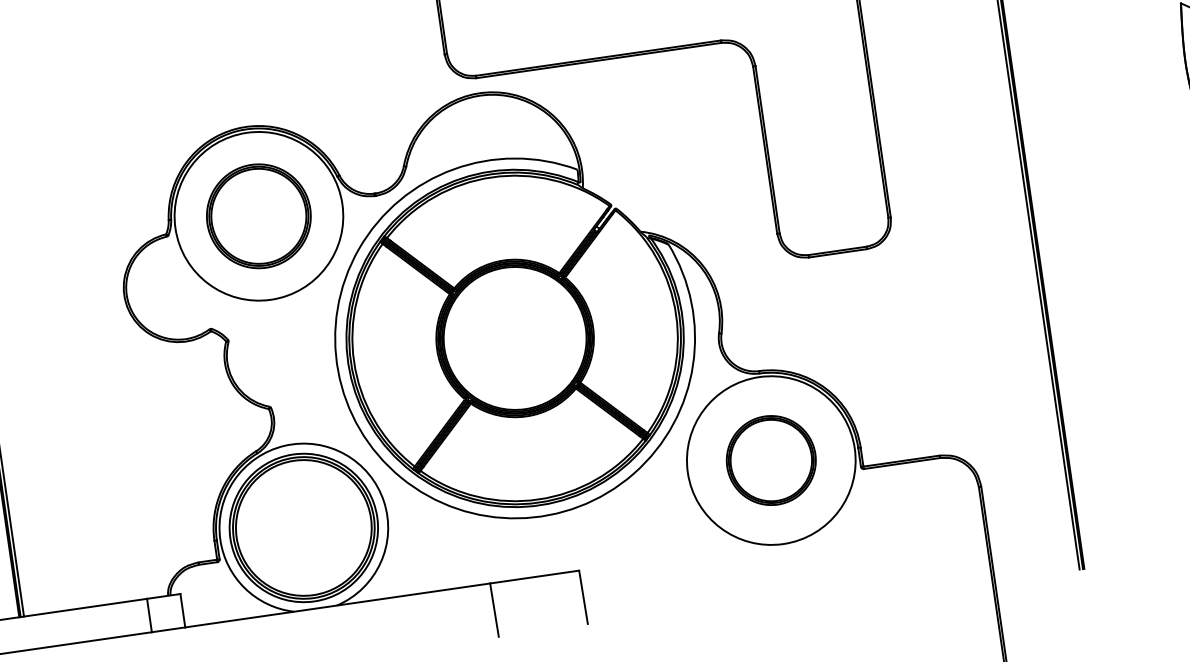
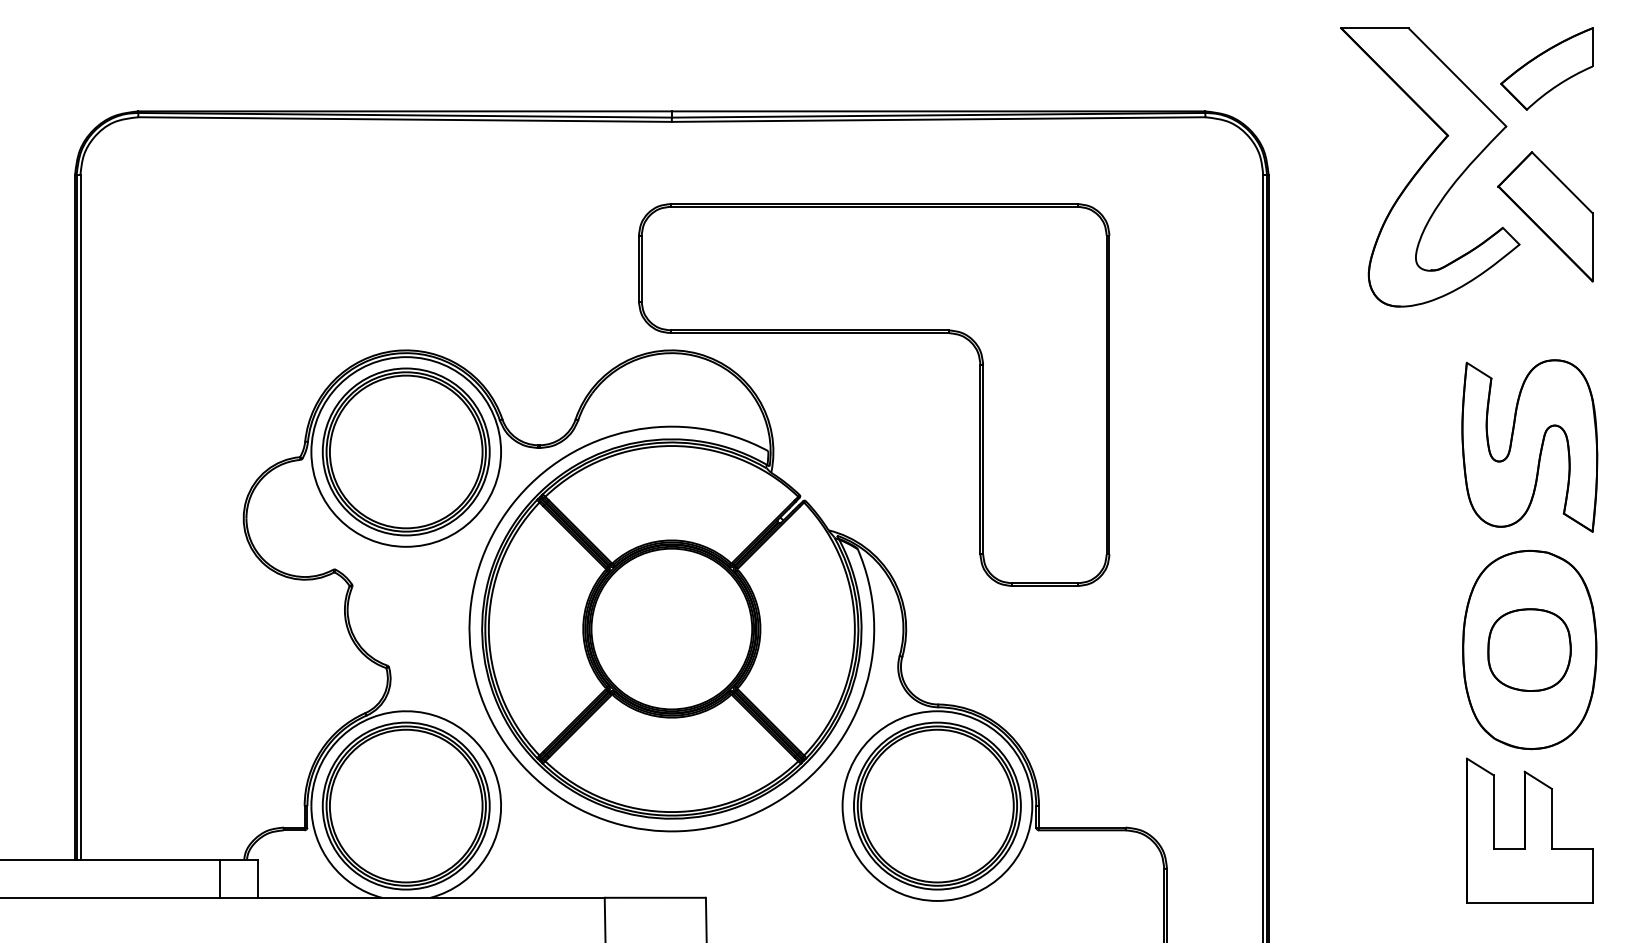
part: (258, 215) -> (405, 451), size x1.43
part: (771, 460) -> (937, 805), size x1.67

